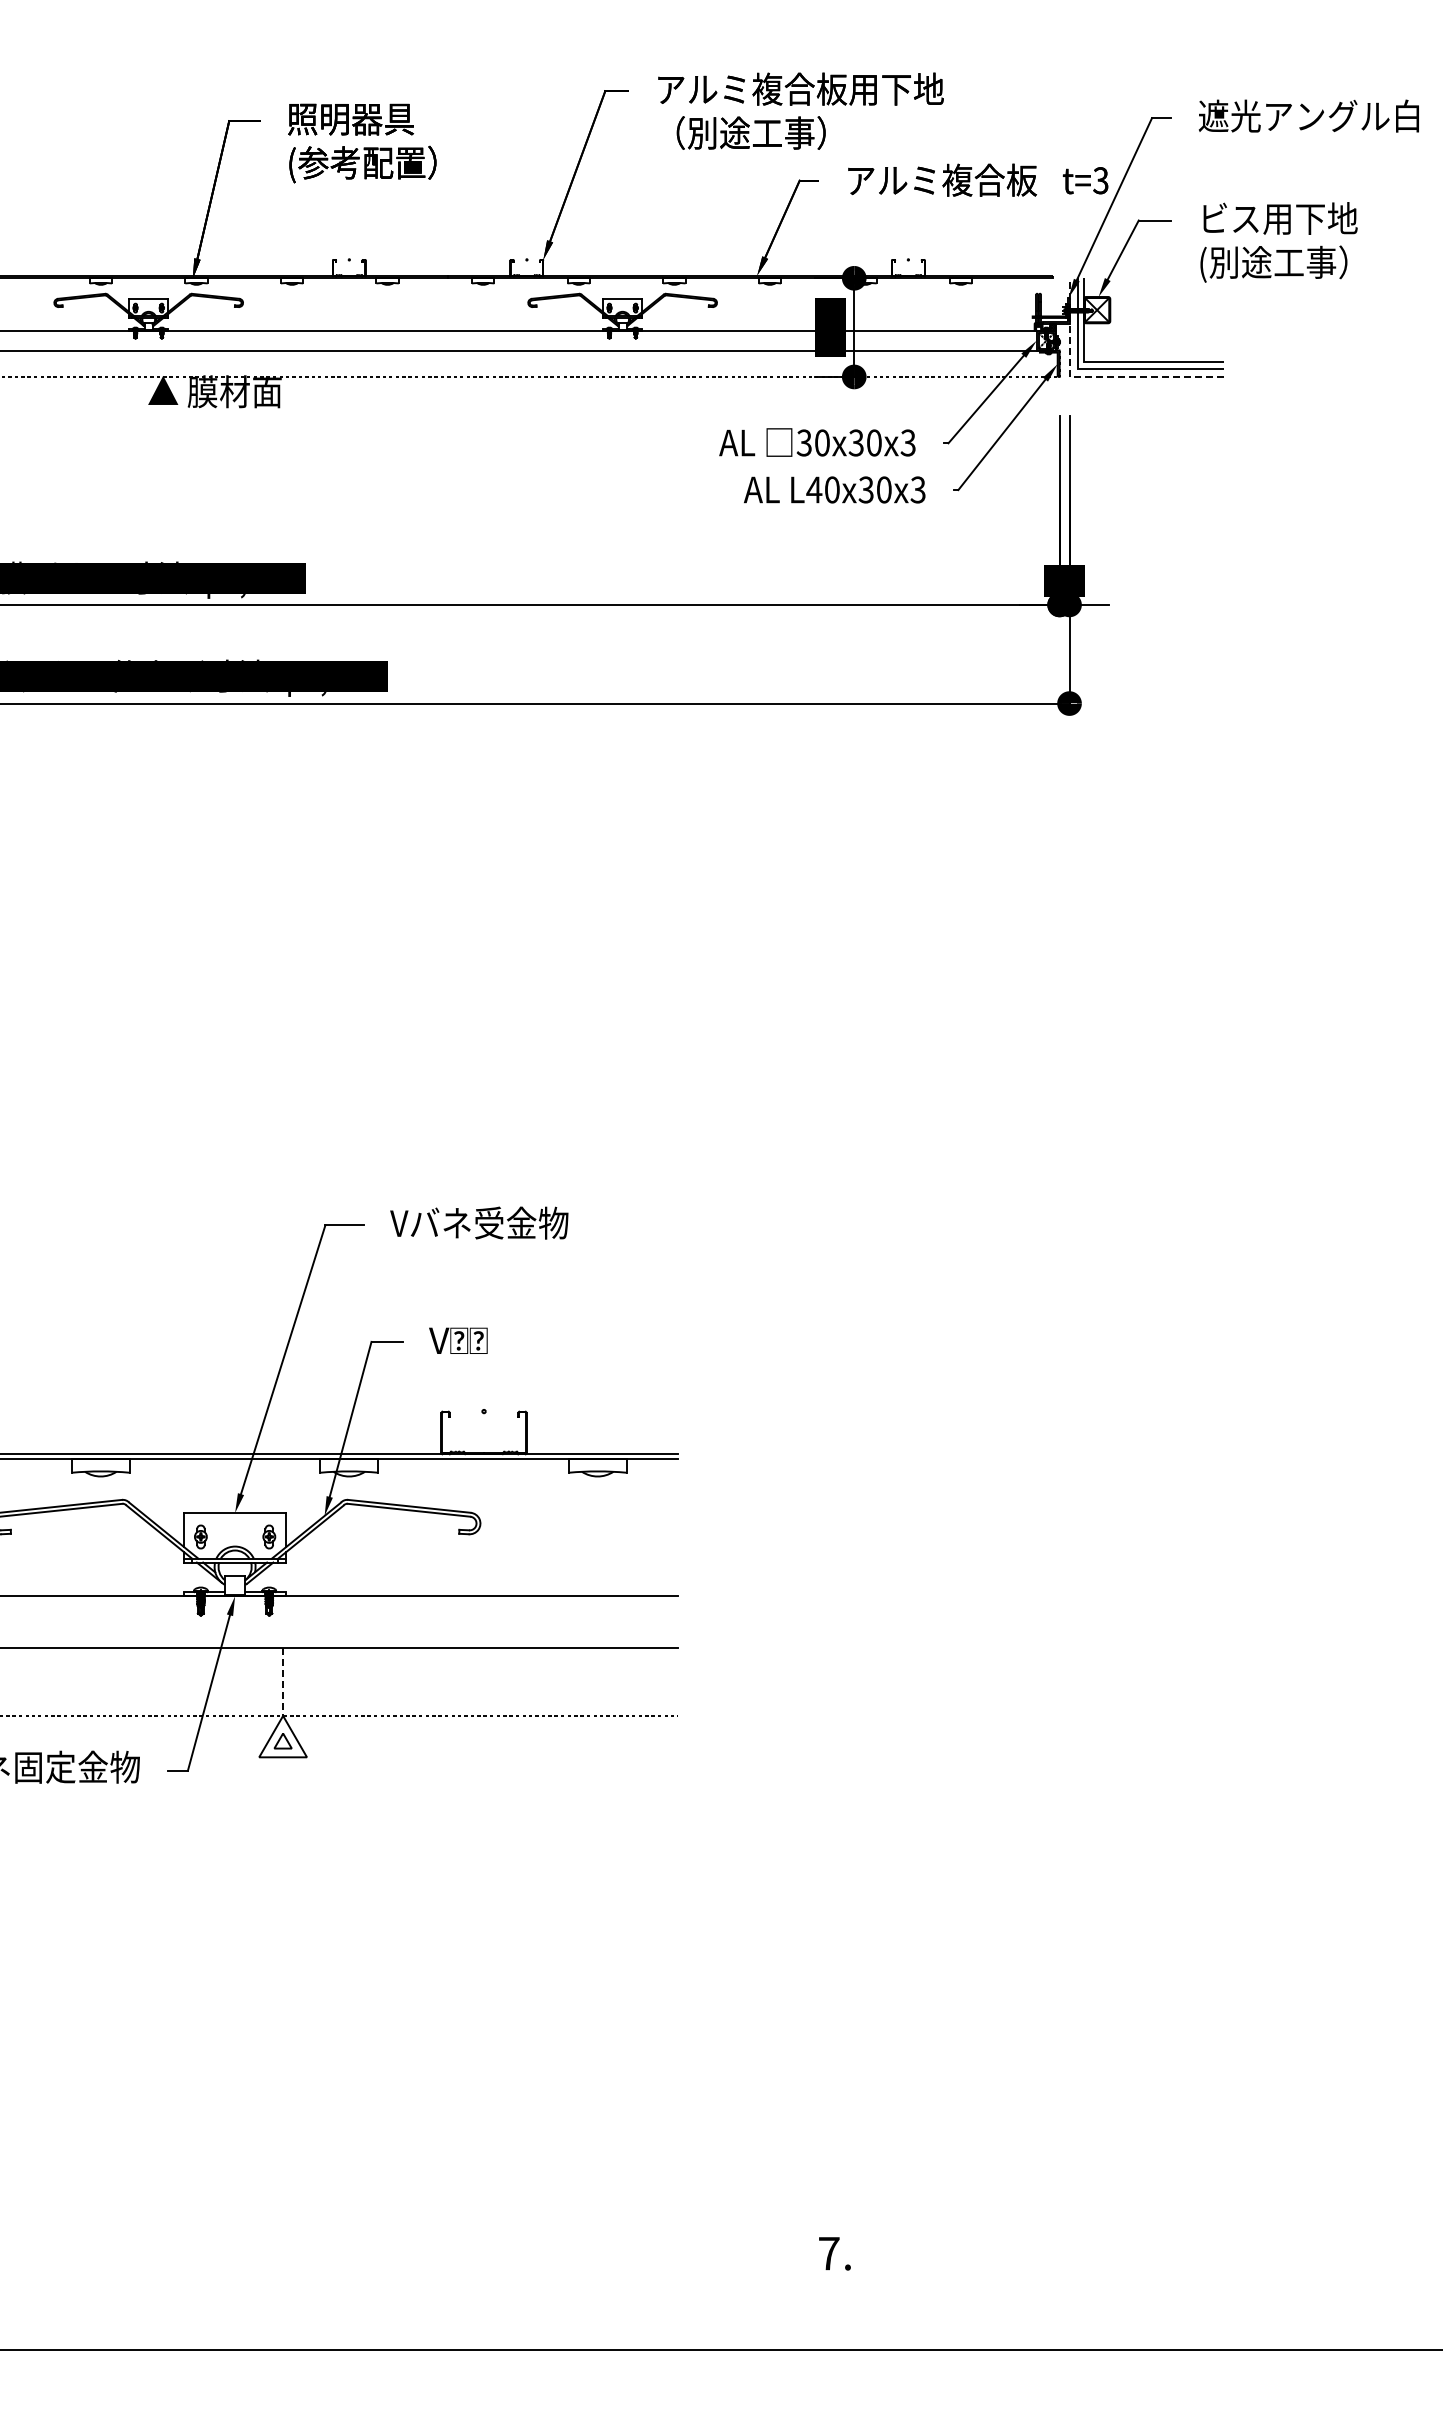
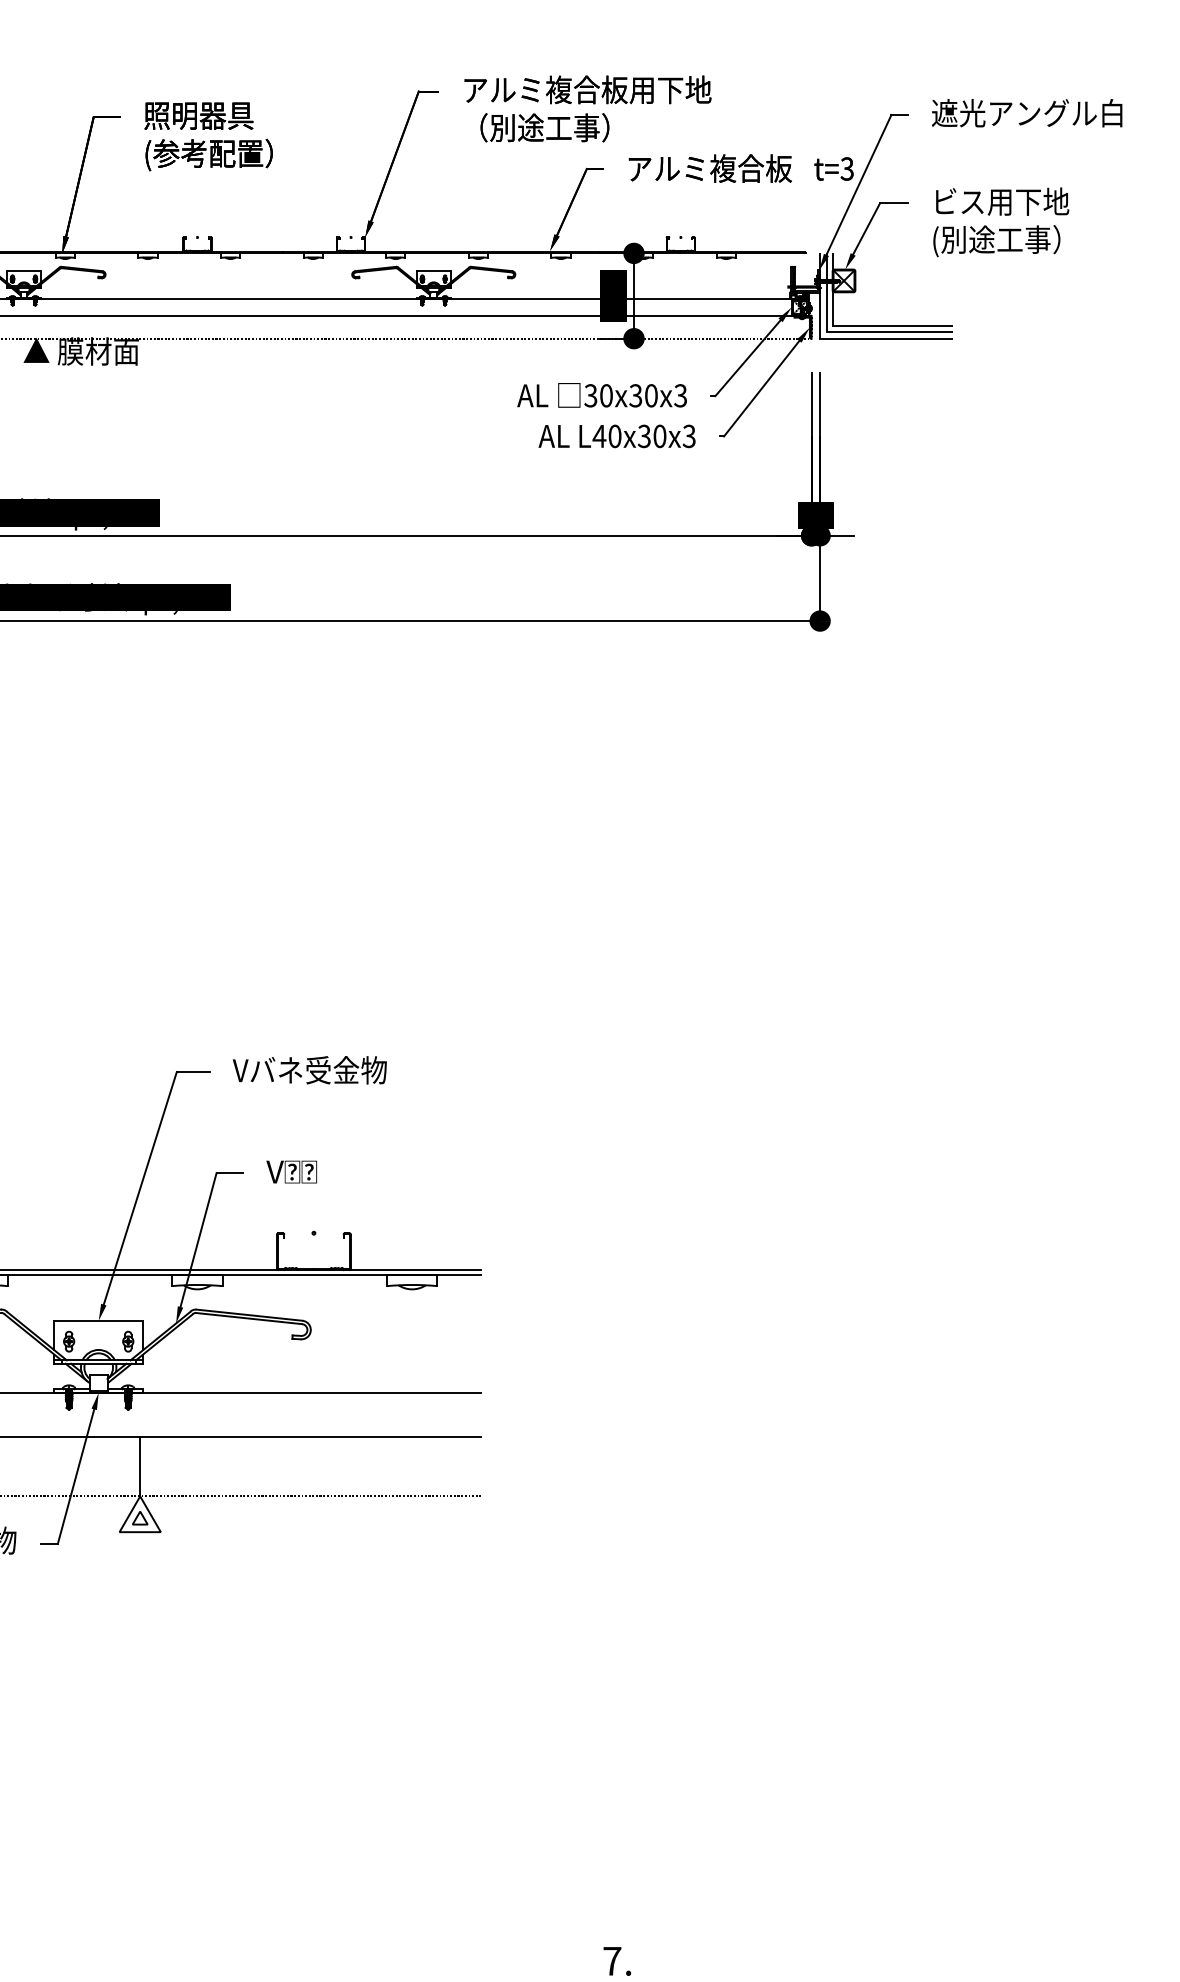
line: (1096, 376) -> (843, 338), dashed -> solid
line: (283, 1682) -> (140, 1467), dashed -> solid

